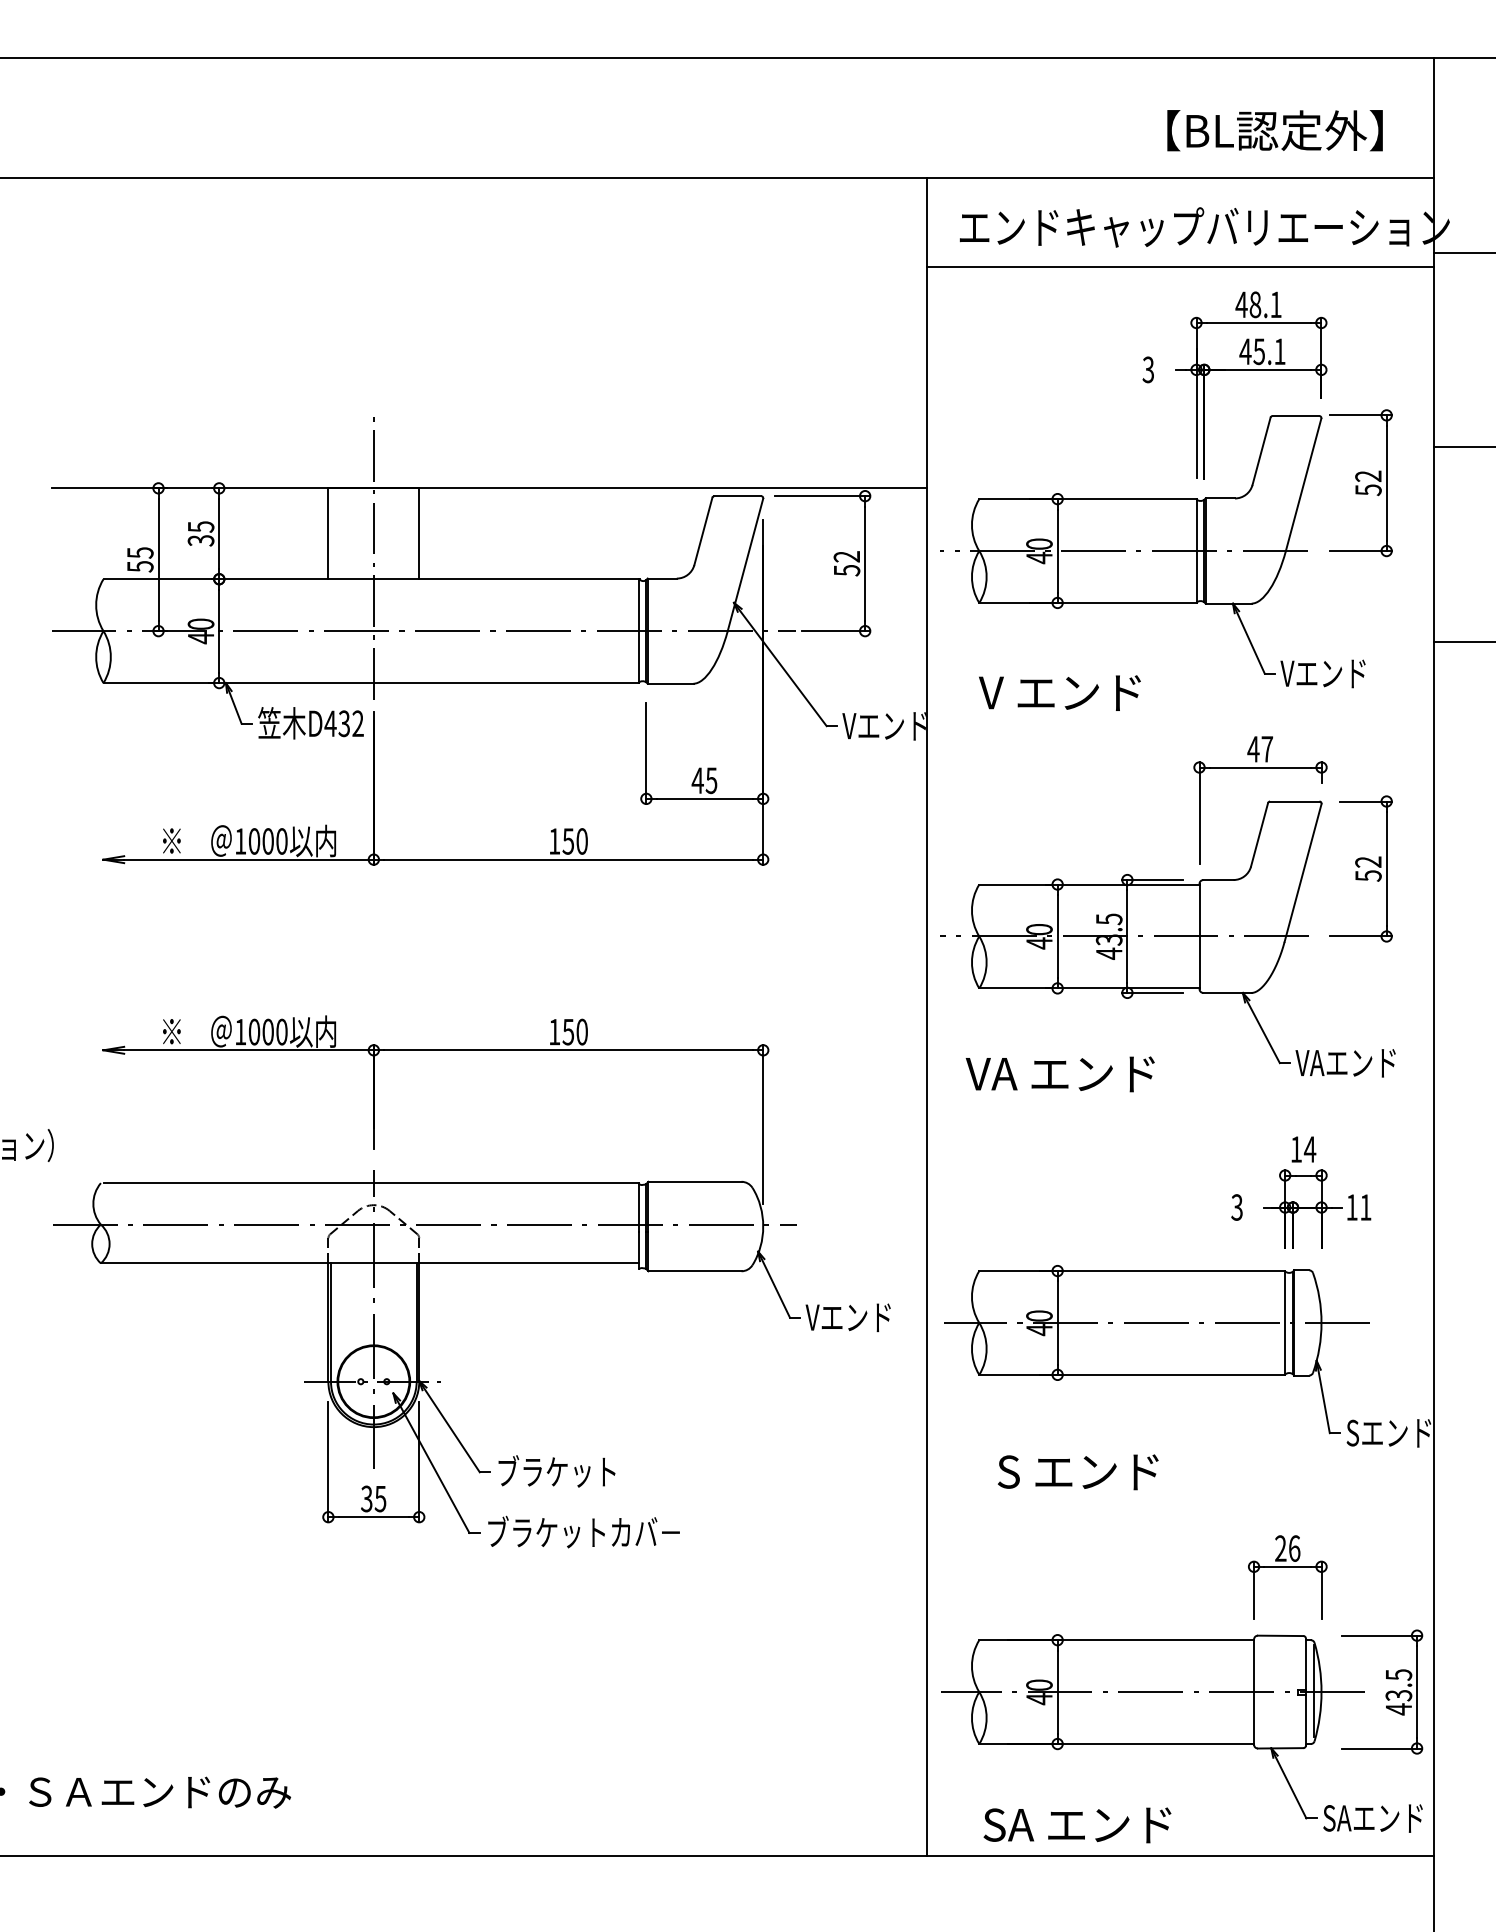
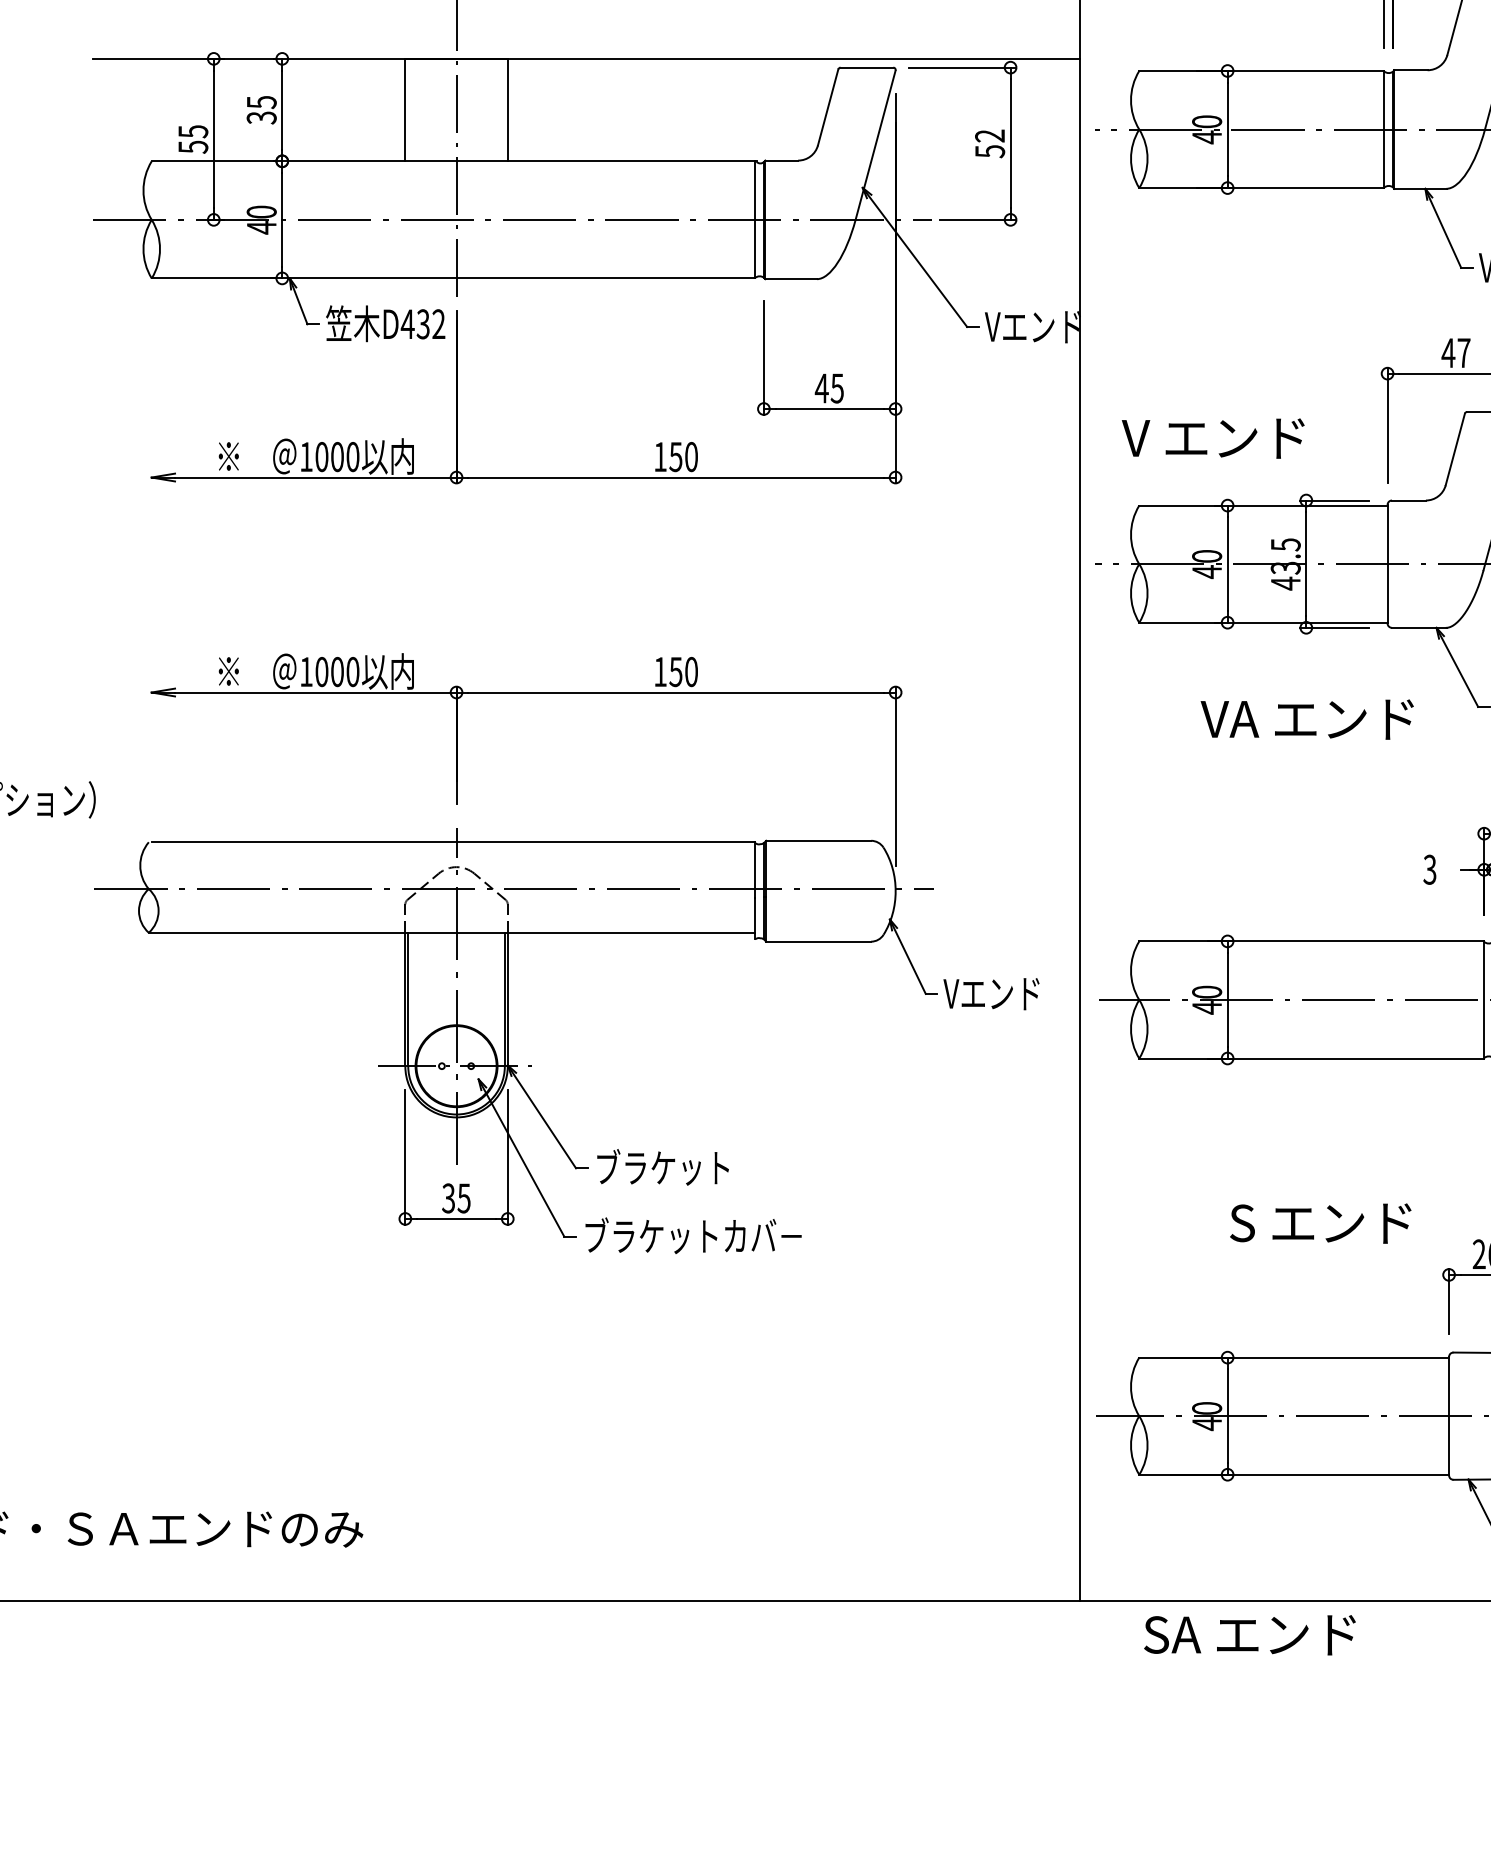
text: (1059, 692) -> (1212, 437), moved
text: (1059, 1074) -> (1306, 719), moved
text: (1078, 1472) -> (1321, 1223), moved
text: (1077, 1825) -> (1250, 1635), moved

